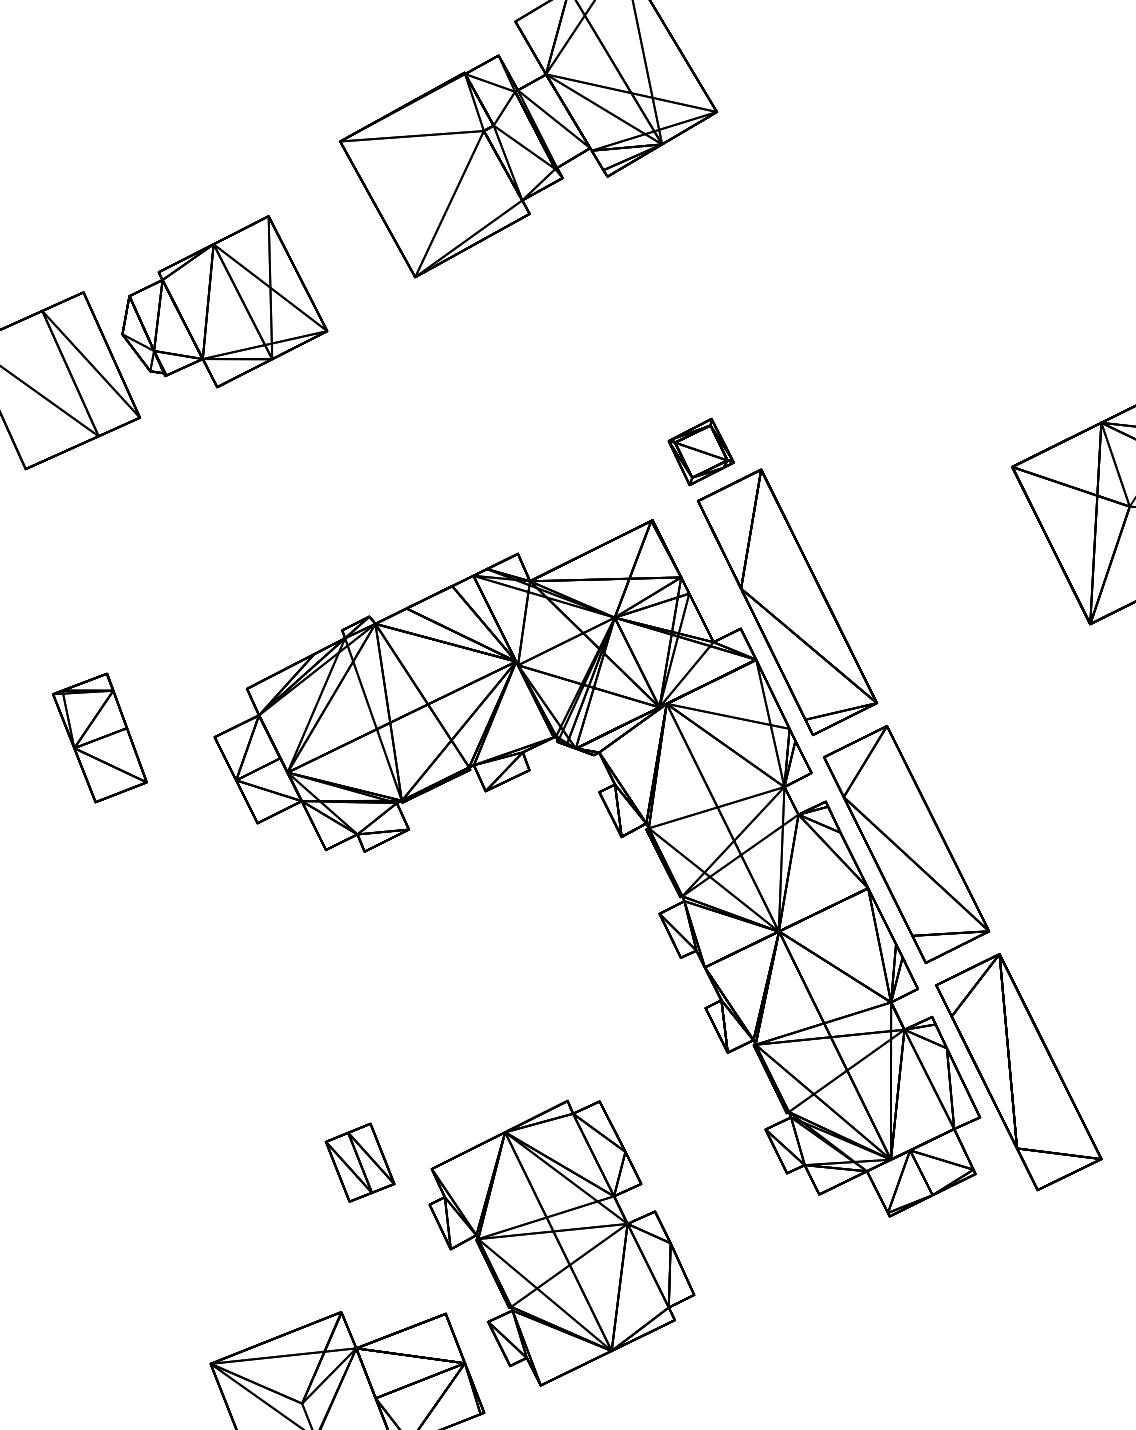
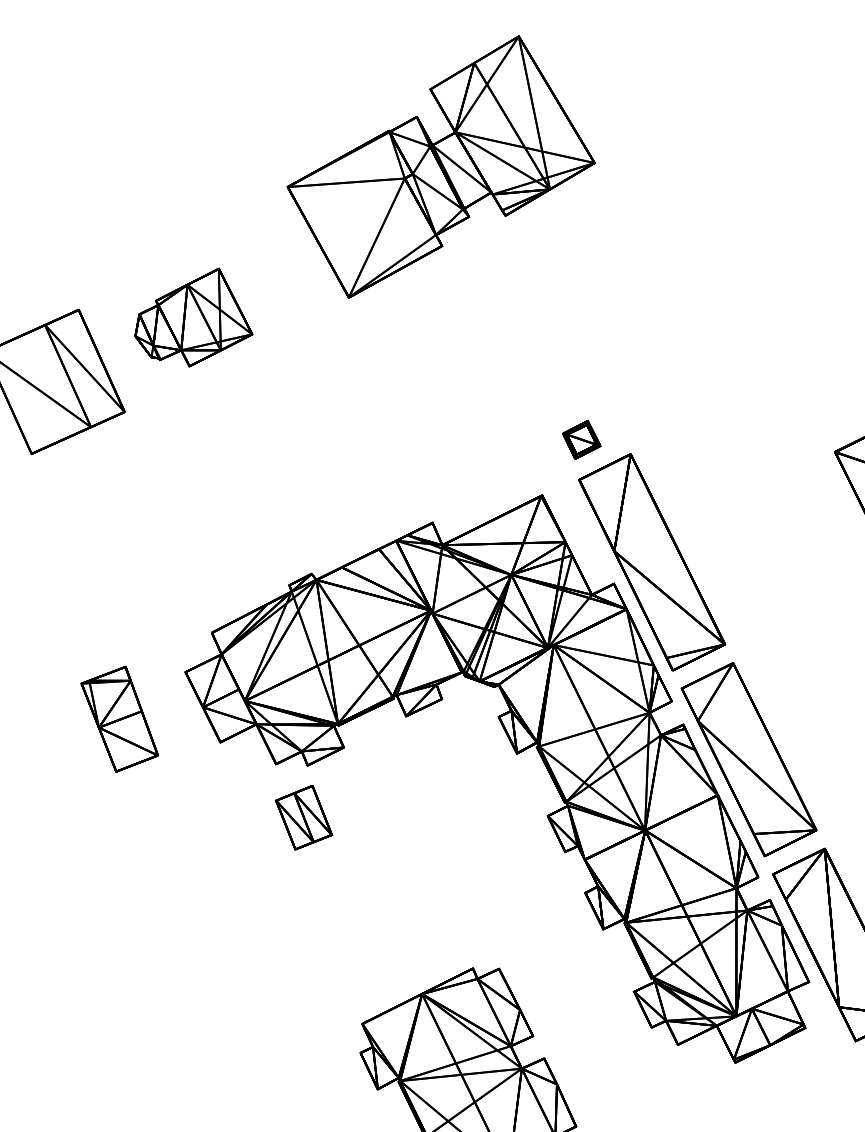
part: (224, 301) -> (193, 317), size x0.7
part: (700, 451) -> (581, 439), size x0.7
part: (99, 737) -> (119, 718), moved
part: (359, 1162) -> (303, 817), moved

